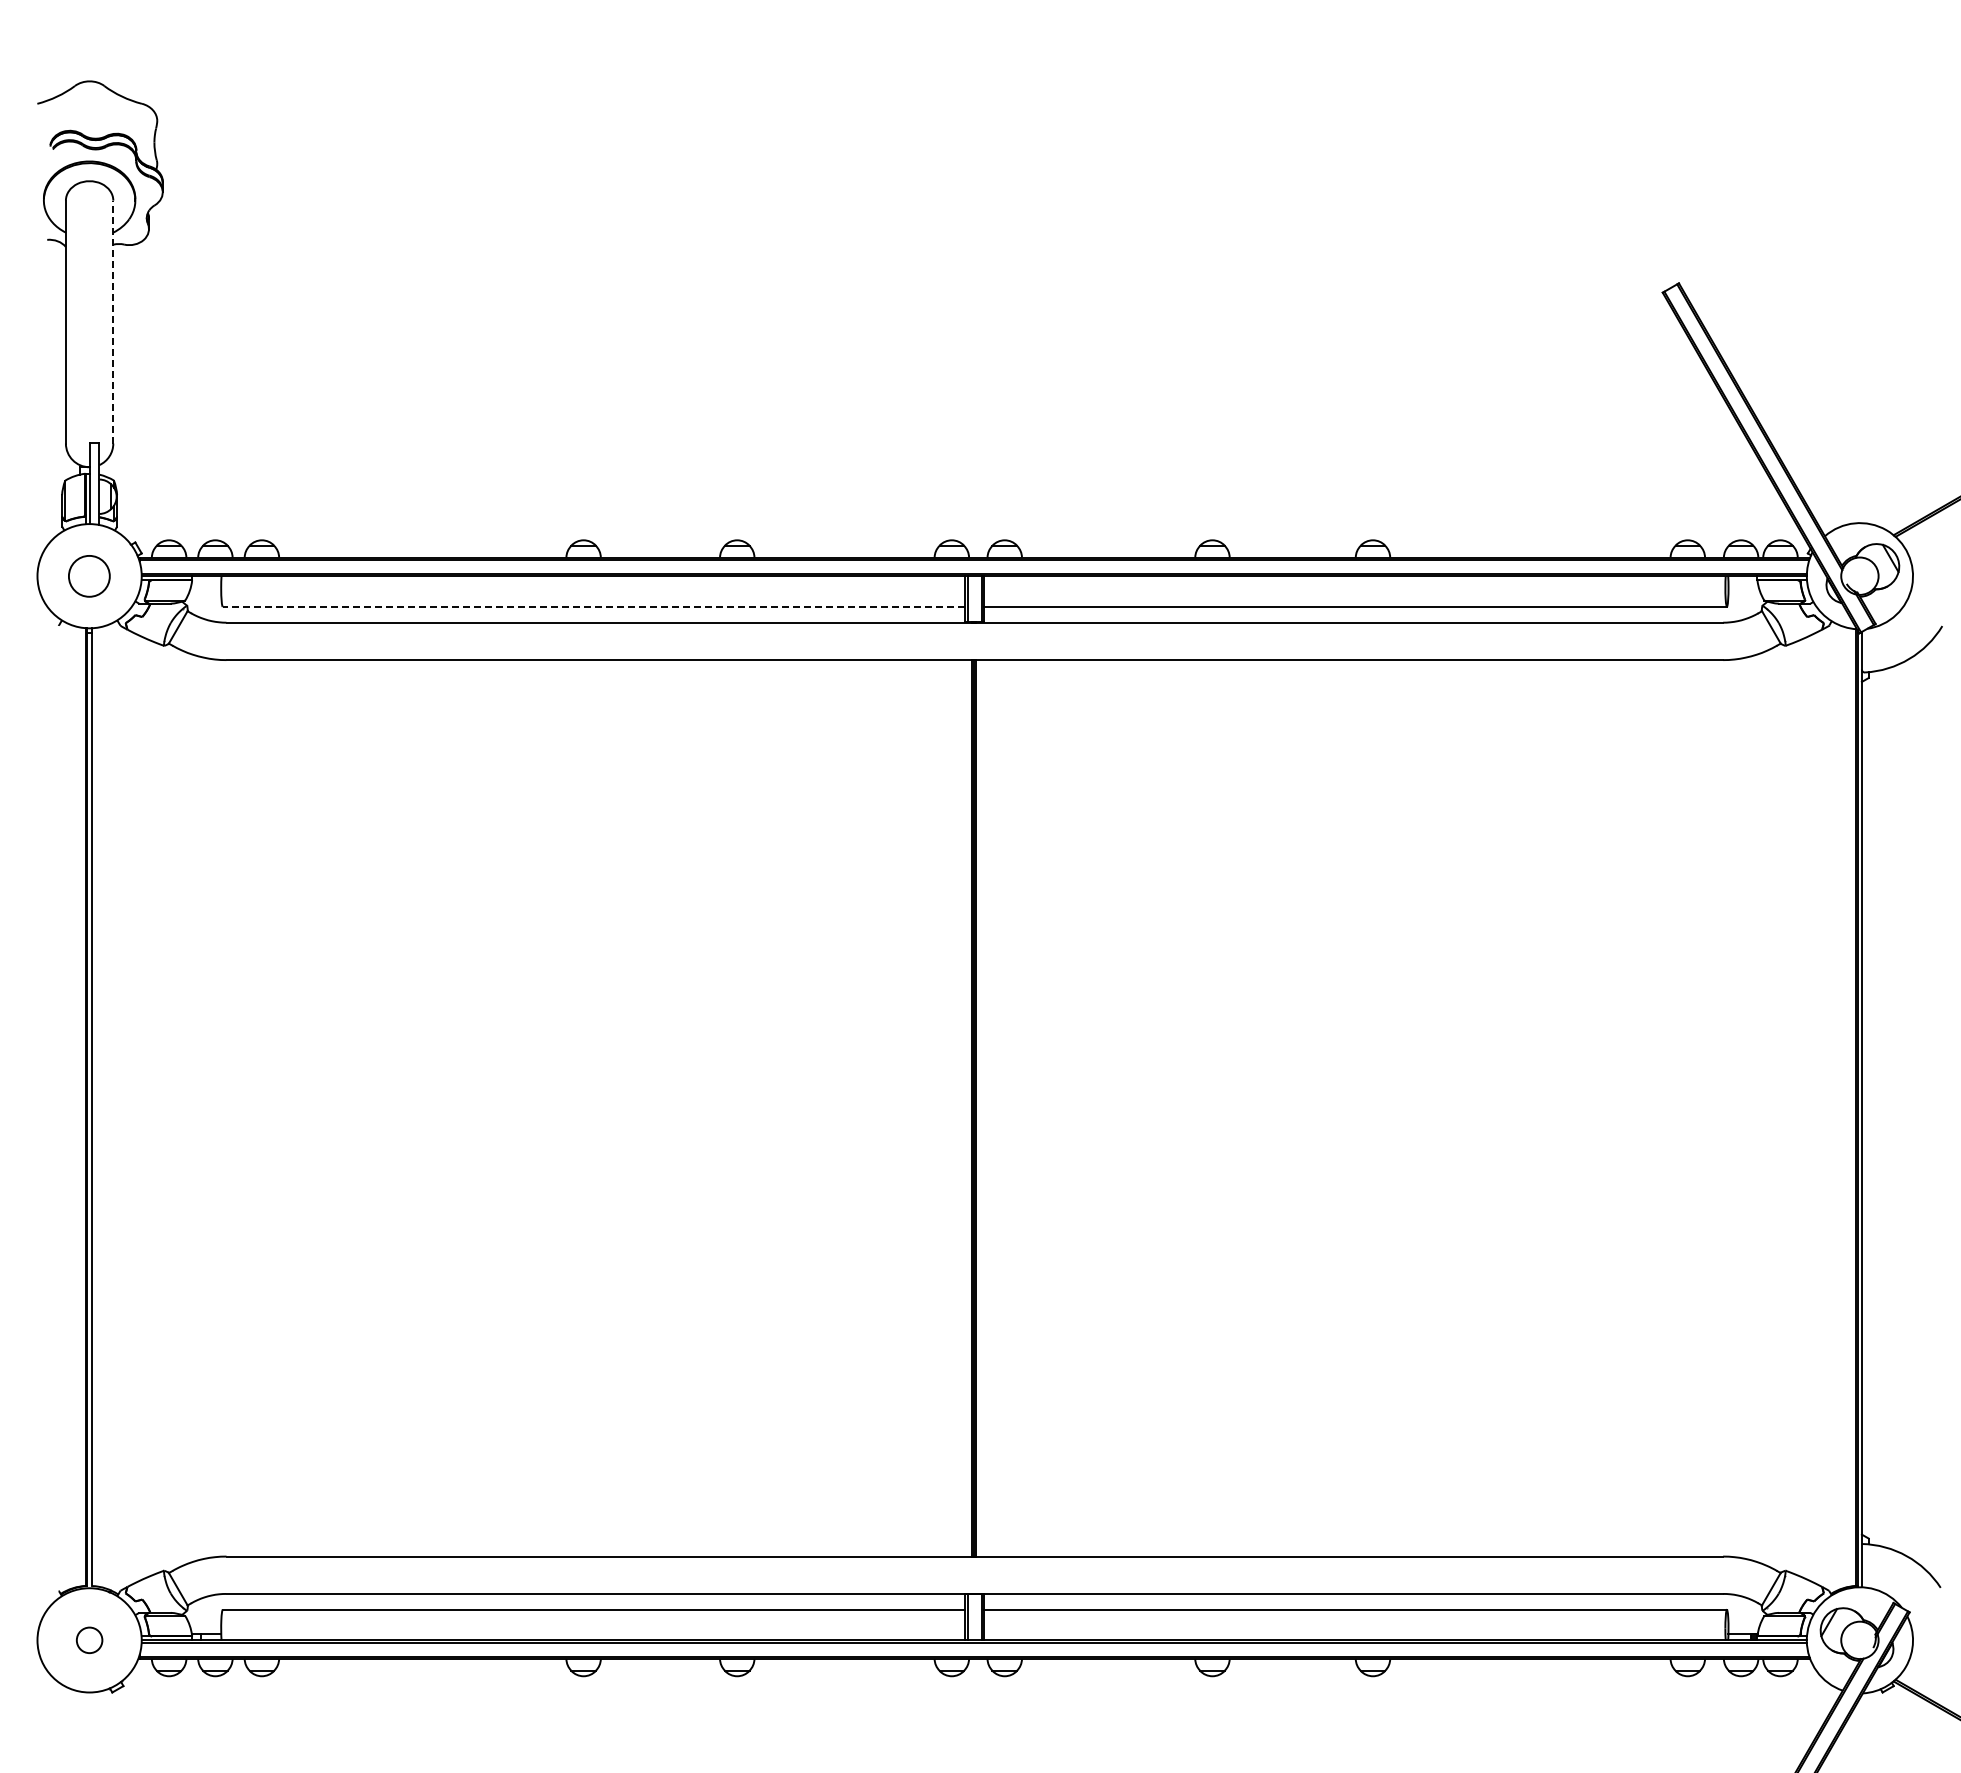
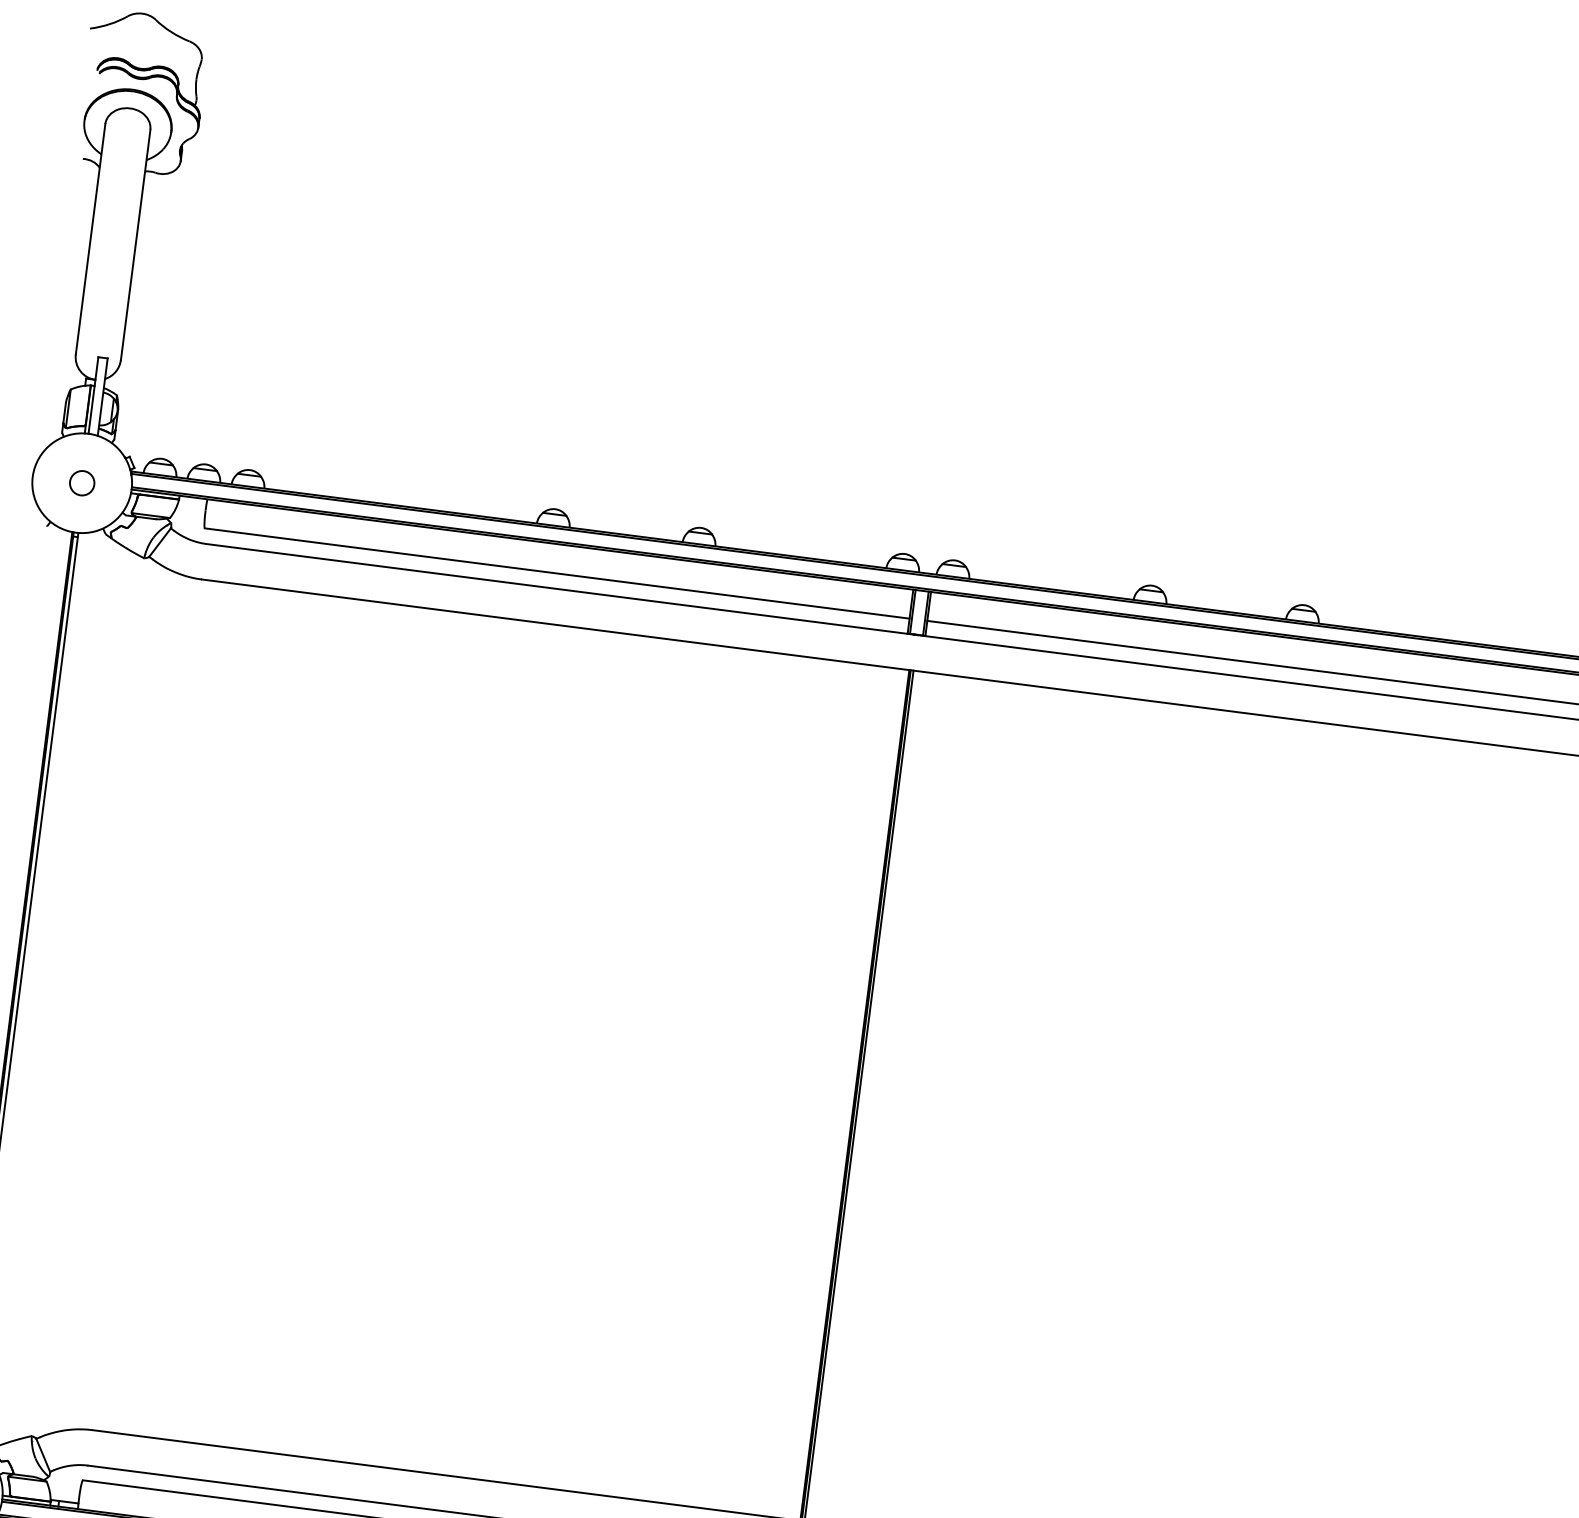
line: (113, 321) -> (135, 244), dashed -> solid
circle: (89, 575) -> (82, 482), size x0.62
line: (593, 606) -> (556, 573), dashed -> solid

